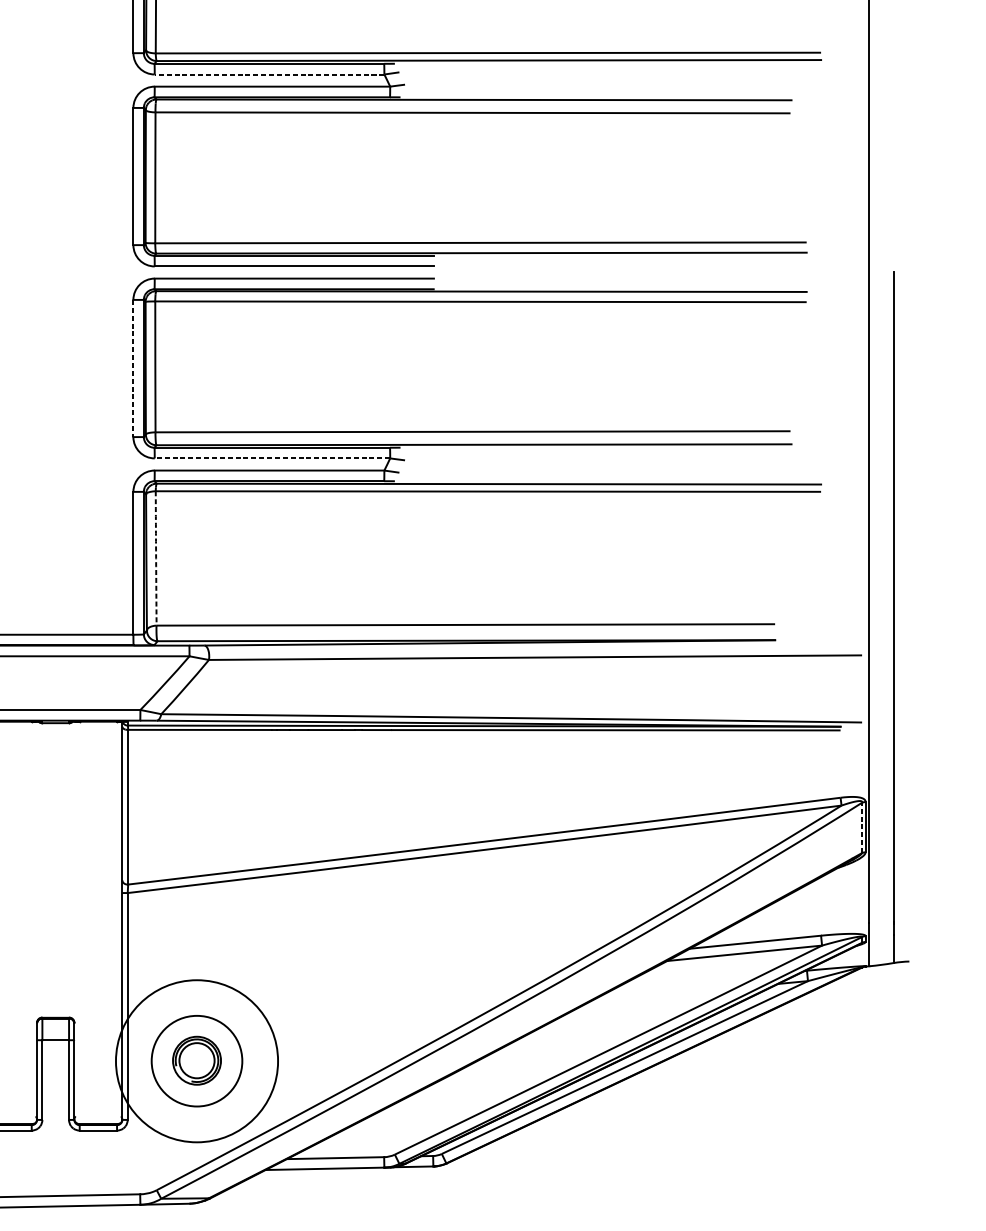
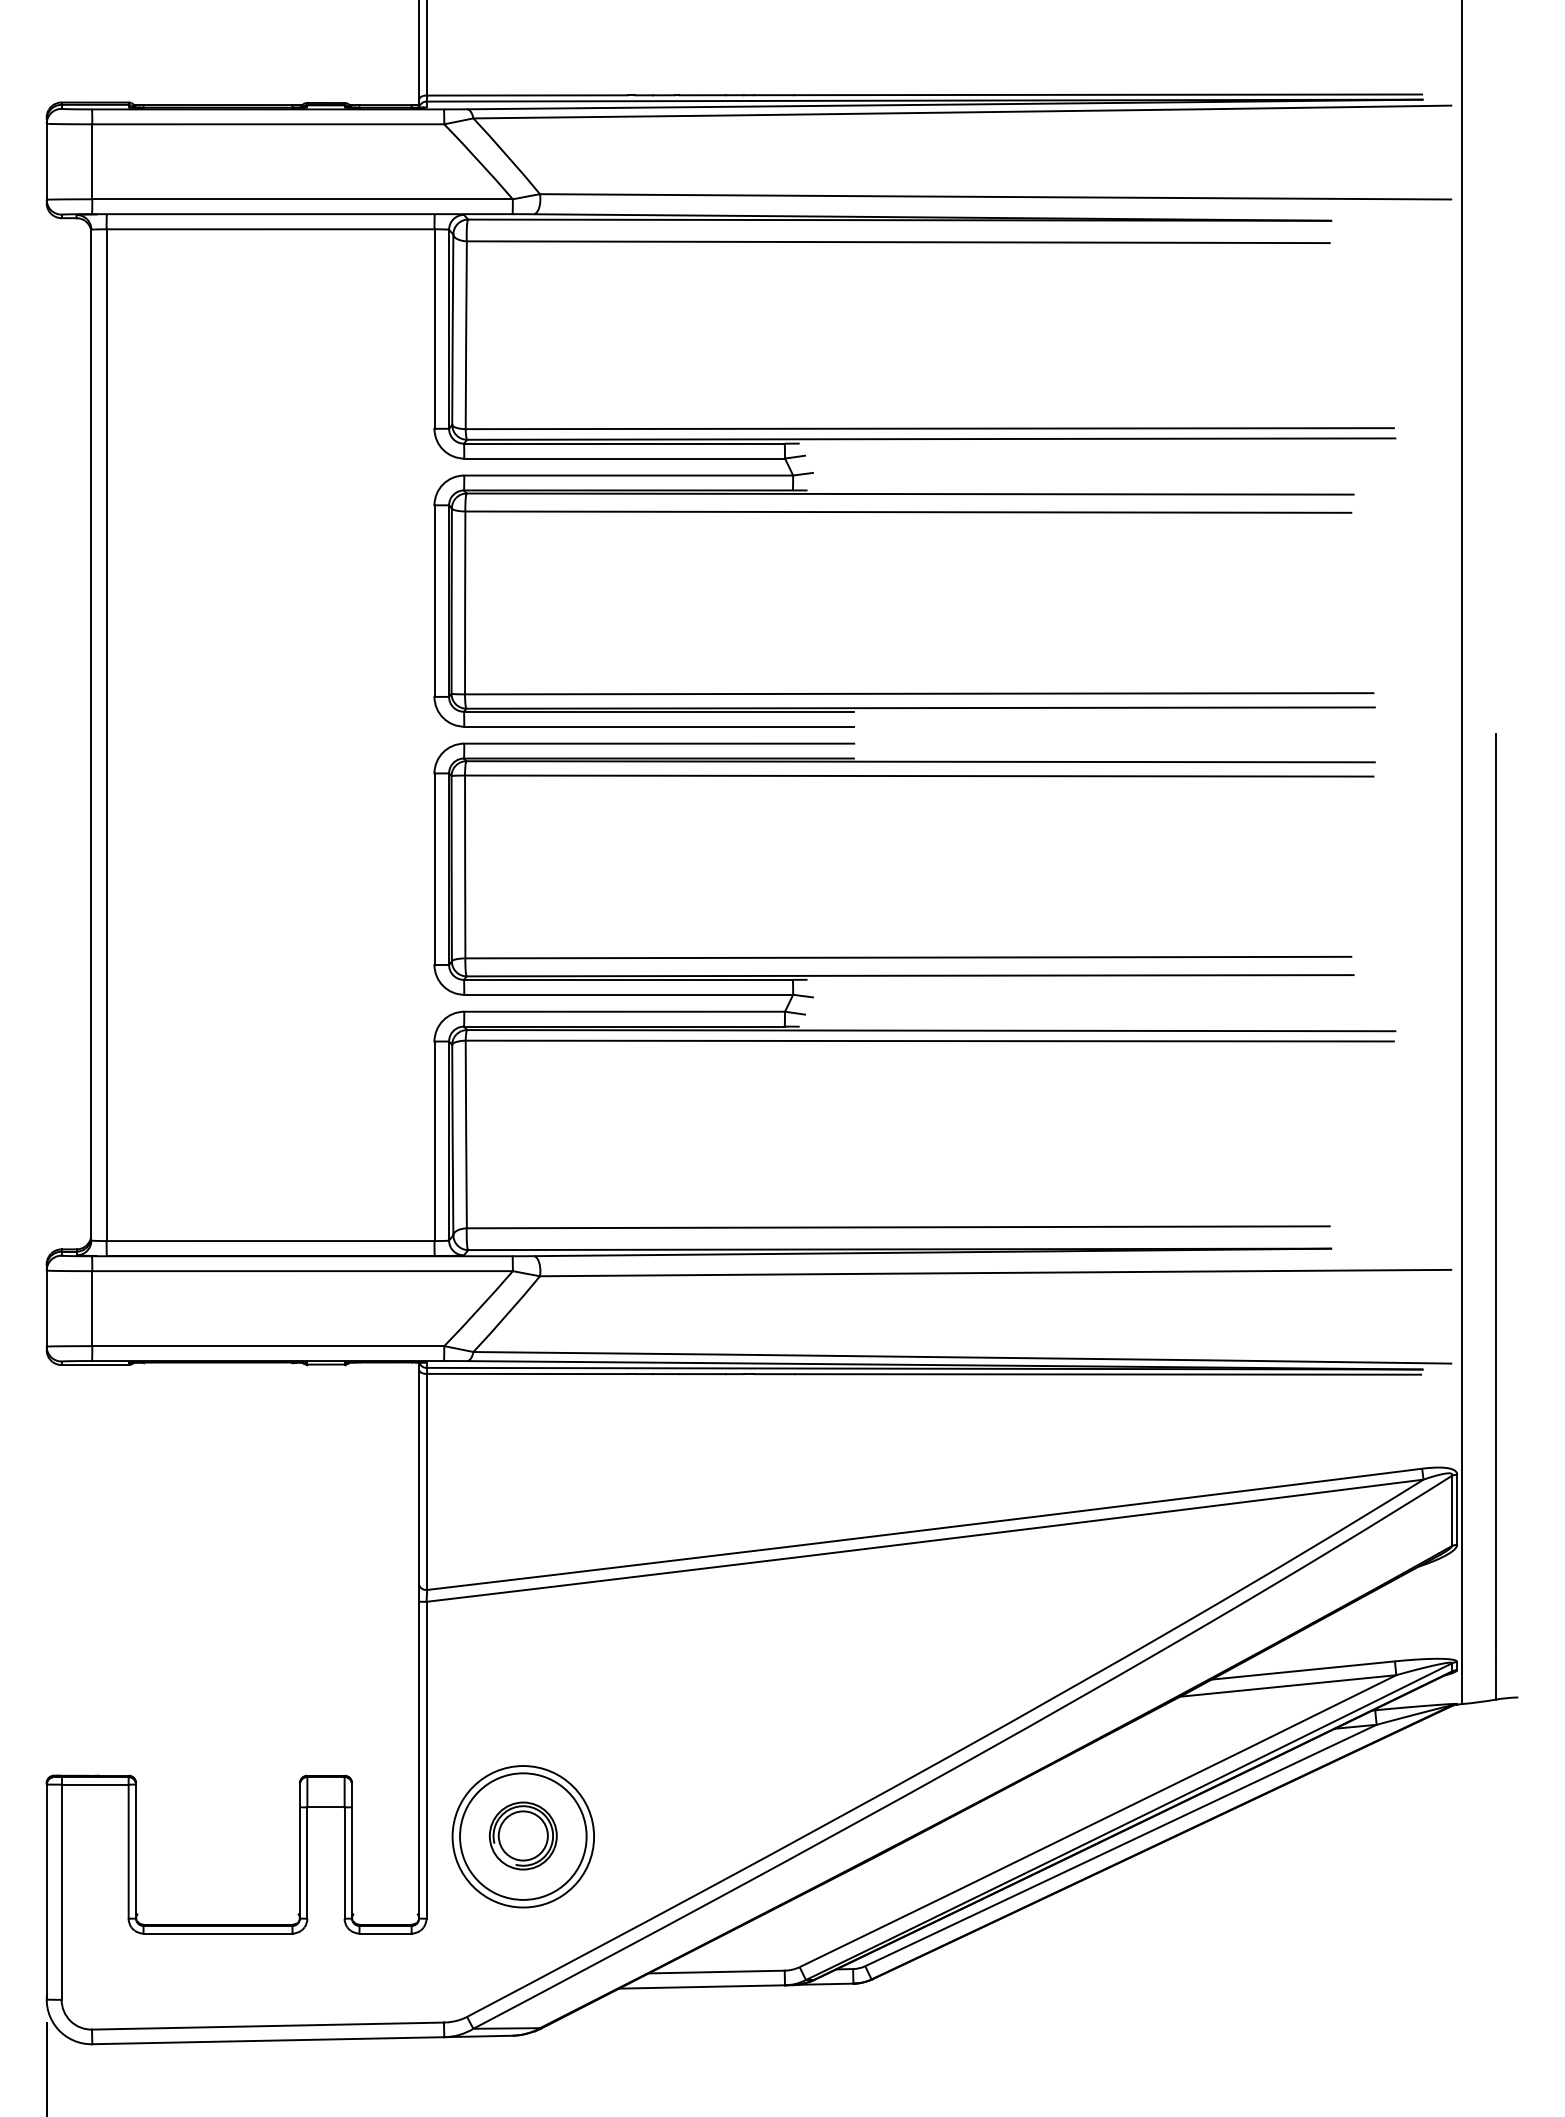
line: (269, 74) -> (624, 458), dashed -> solid
line: (133, 368) -> (434, 869), dashed -> solid
line: (272, 458) -> (628, 994), dashed -> solid
arc: (156, 558) -> (466, 1134), dashed -> solid
line: (862, 827) -> (1452, 1510), dashed -> solid
circle: (197, 1061) -> (523, 1836), size x0.62

